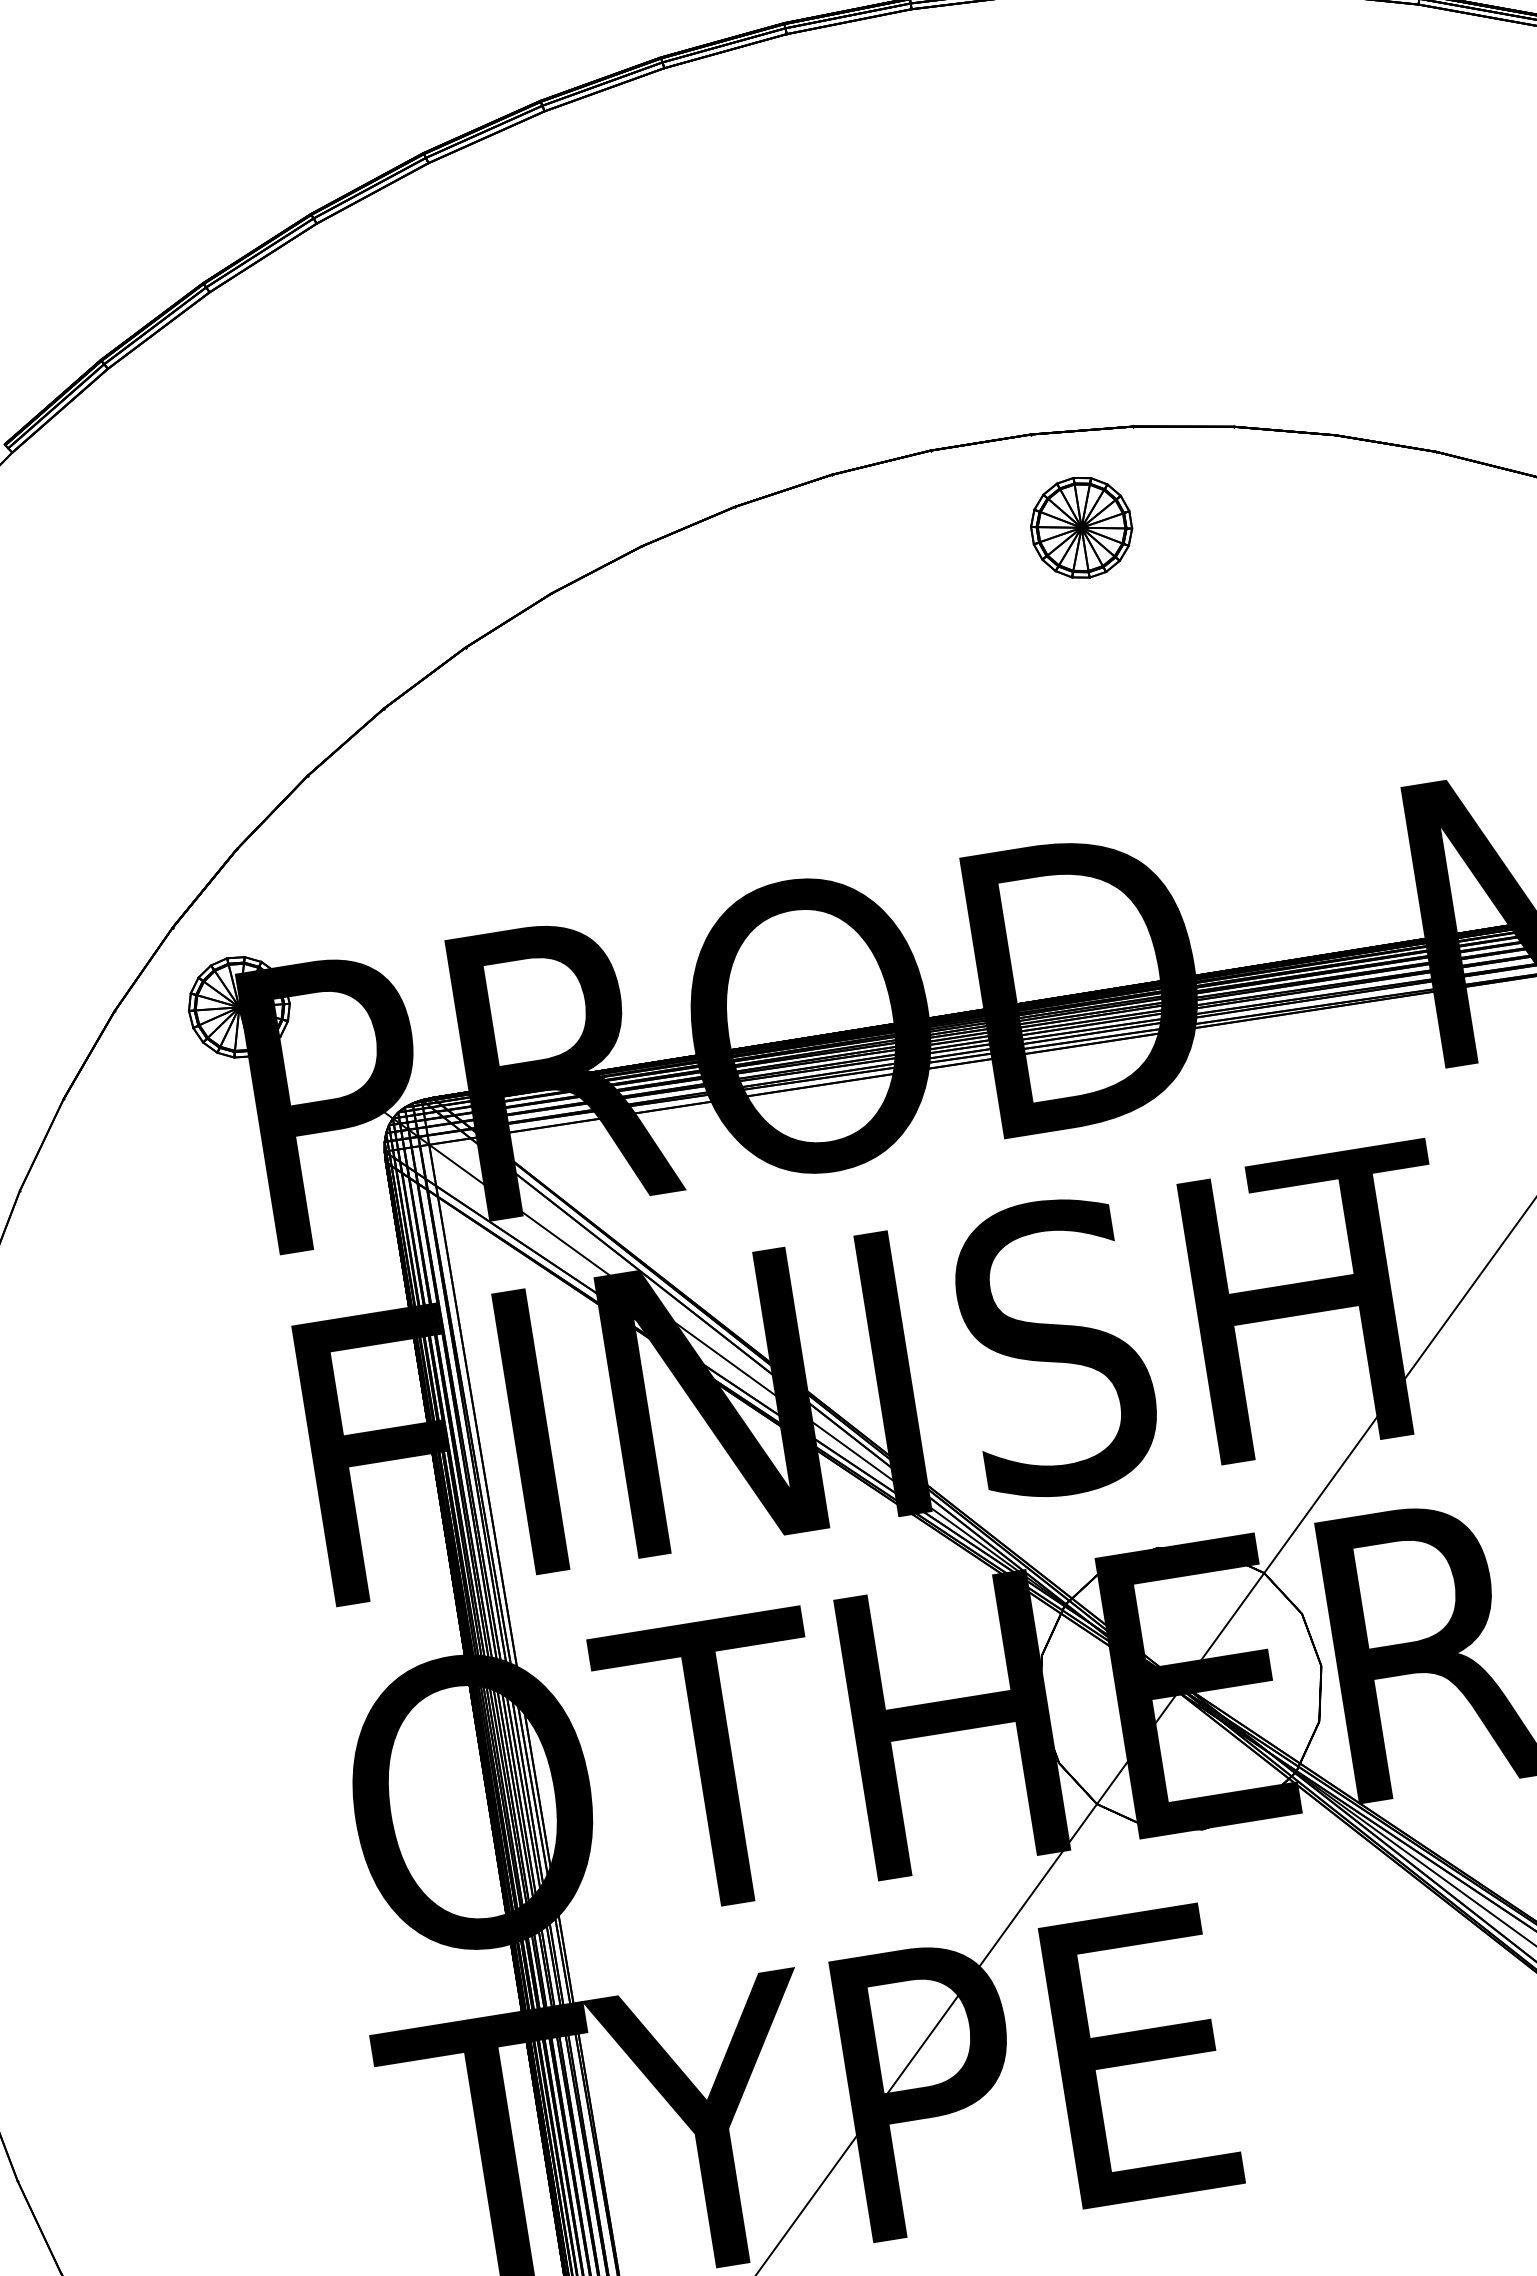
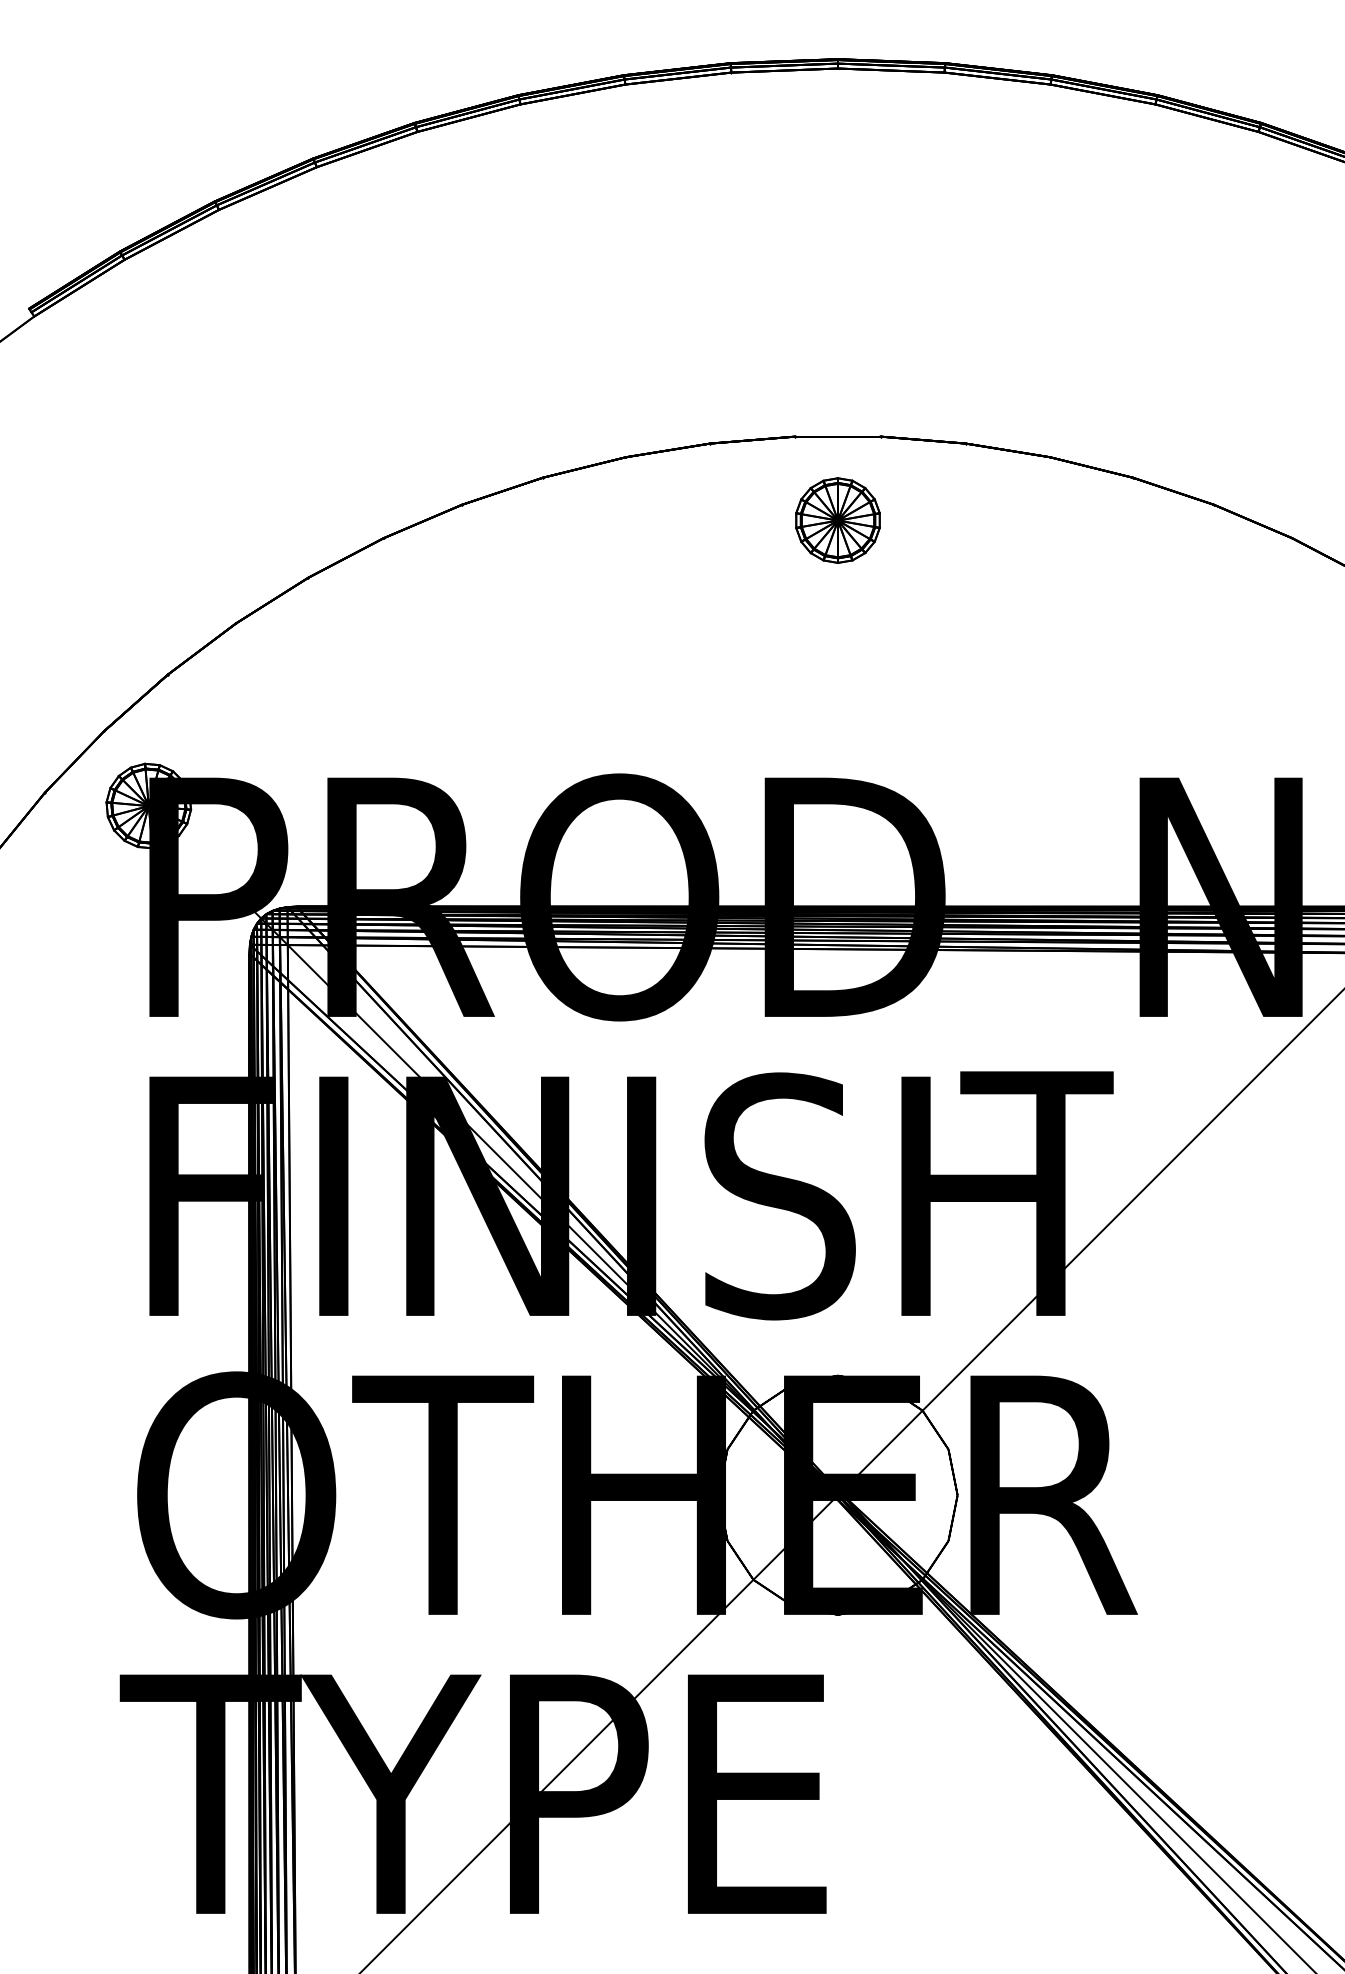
part: (1080, 527) -> (837, 520), moved

